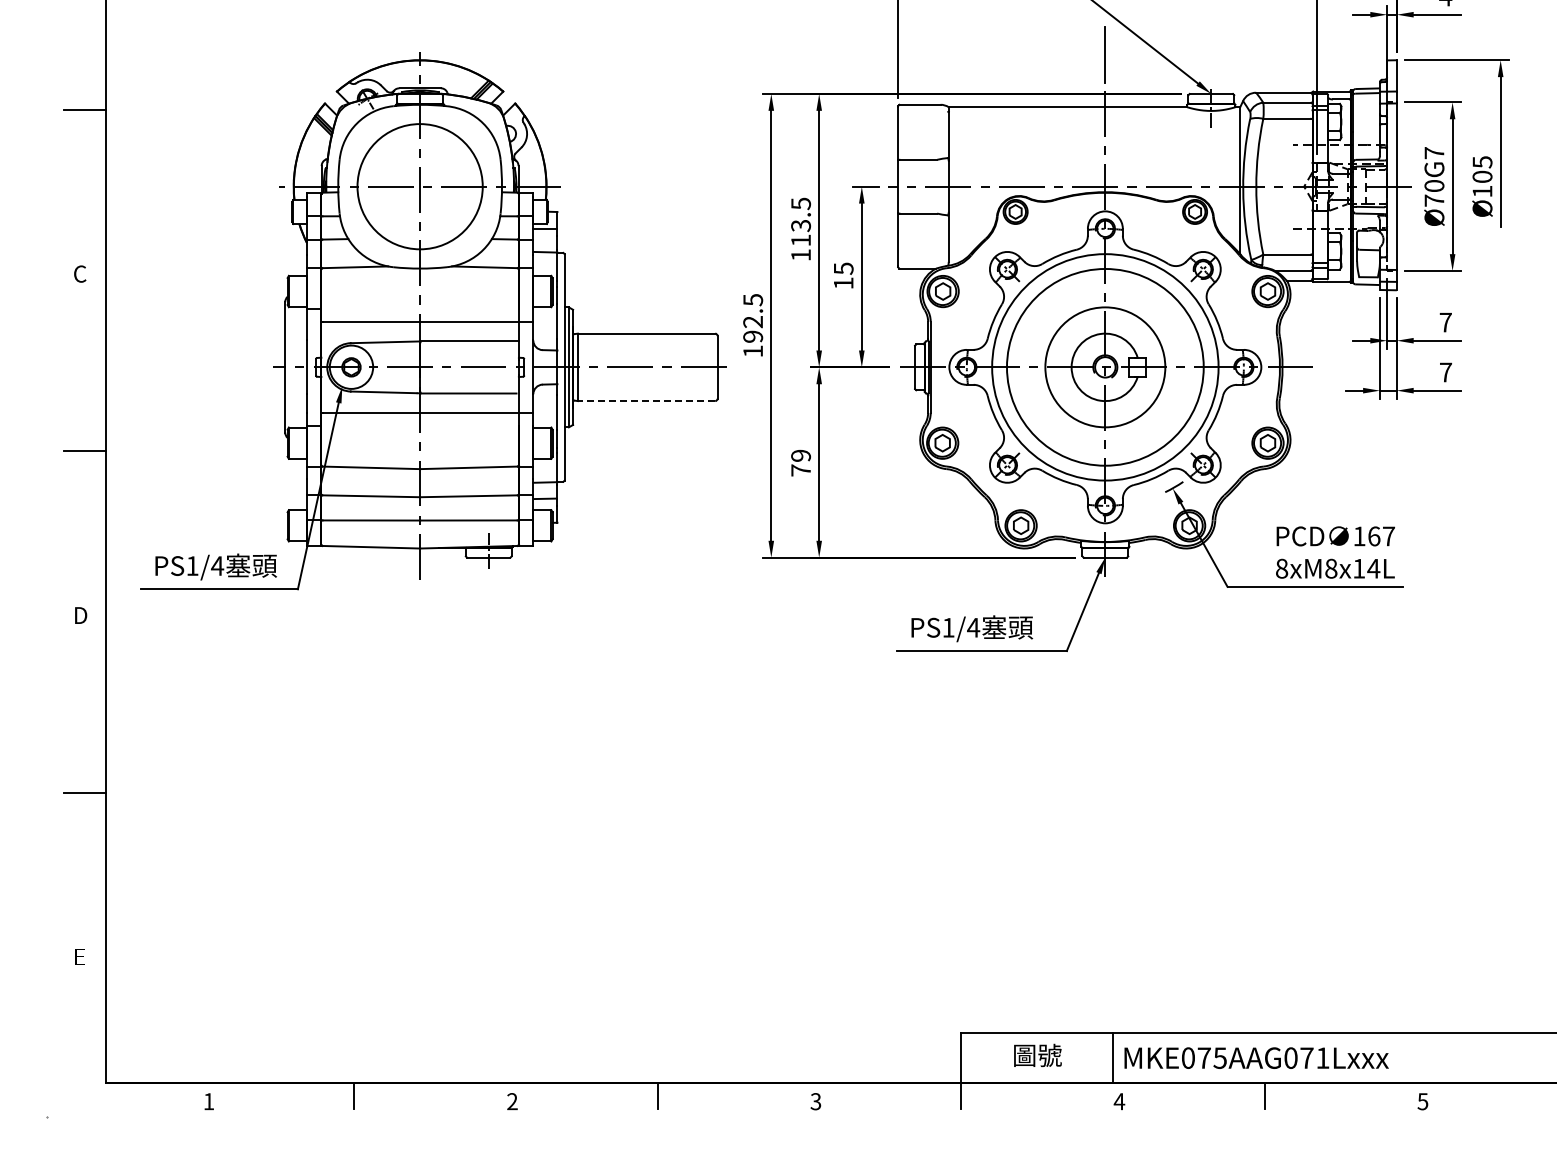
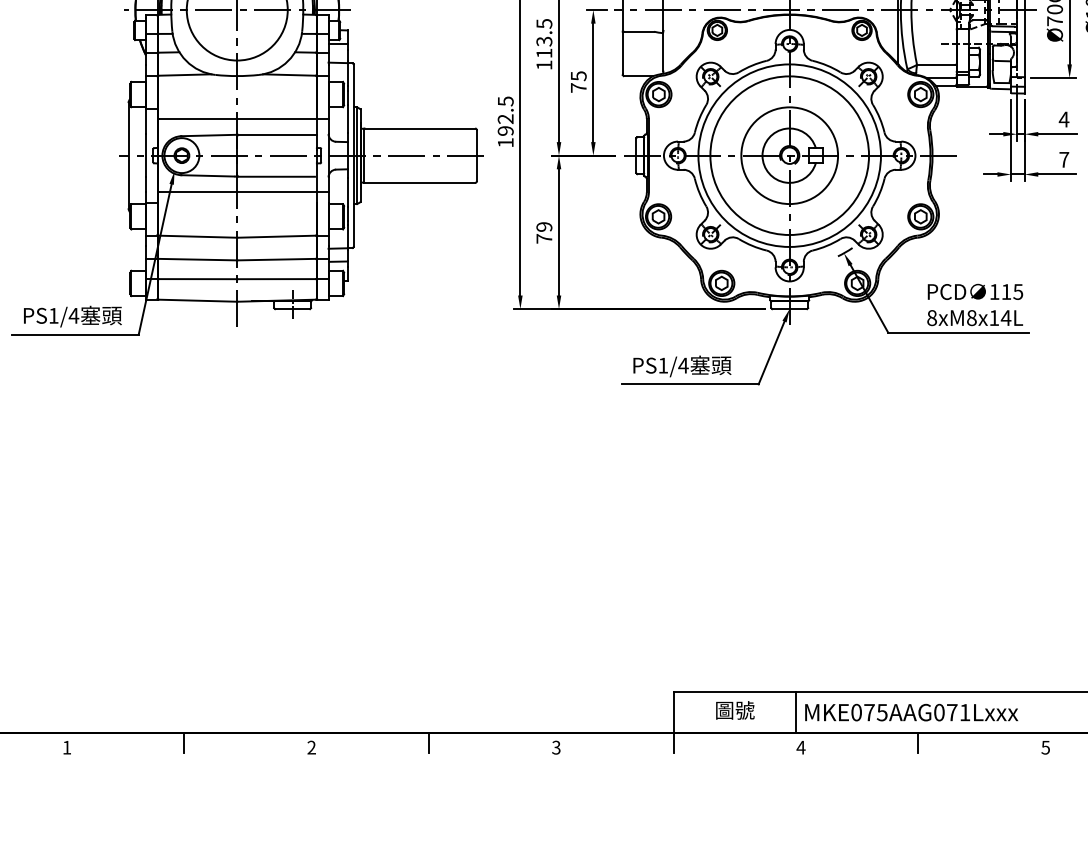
text: (843, 283) -> (578, 88), 15 -> 75
text: (1445, 322) -> (1063, 119), 7 -> 4
line: (646, 401) -> (419, 183), dashed -> solid
text: (1381, 536) -> (1012, 292), 167 -> 115

